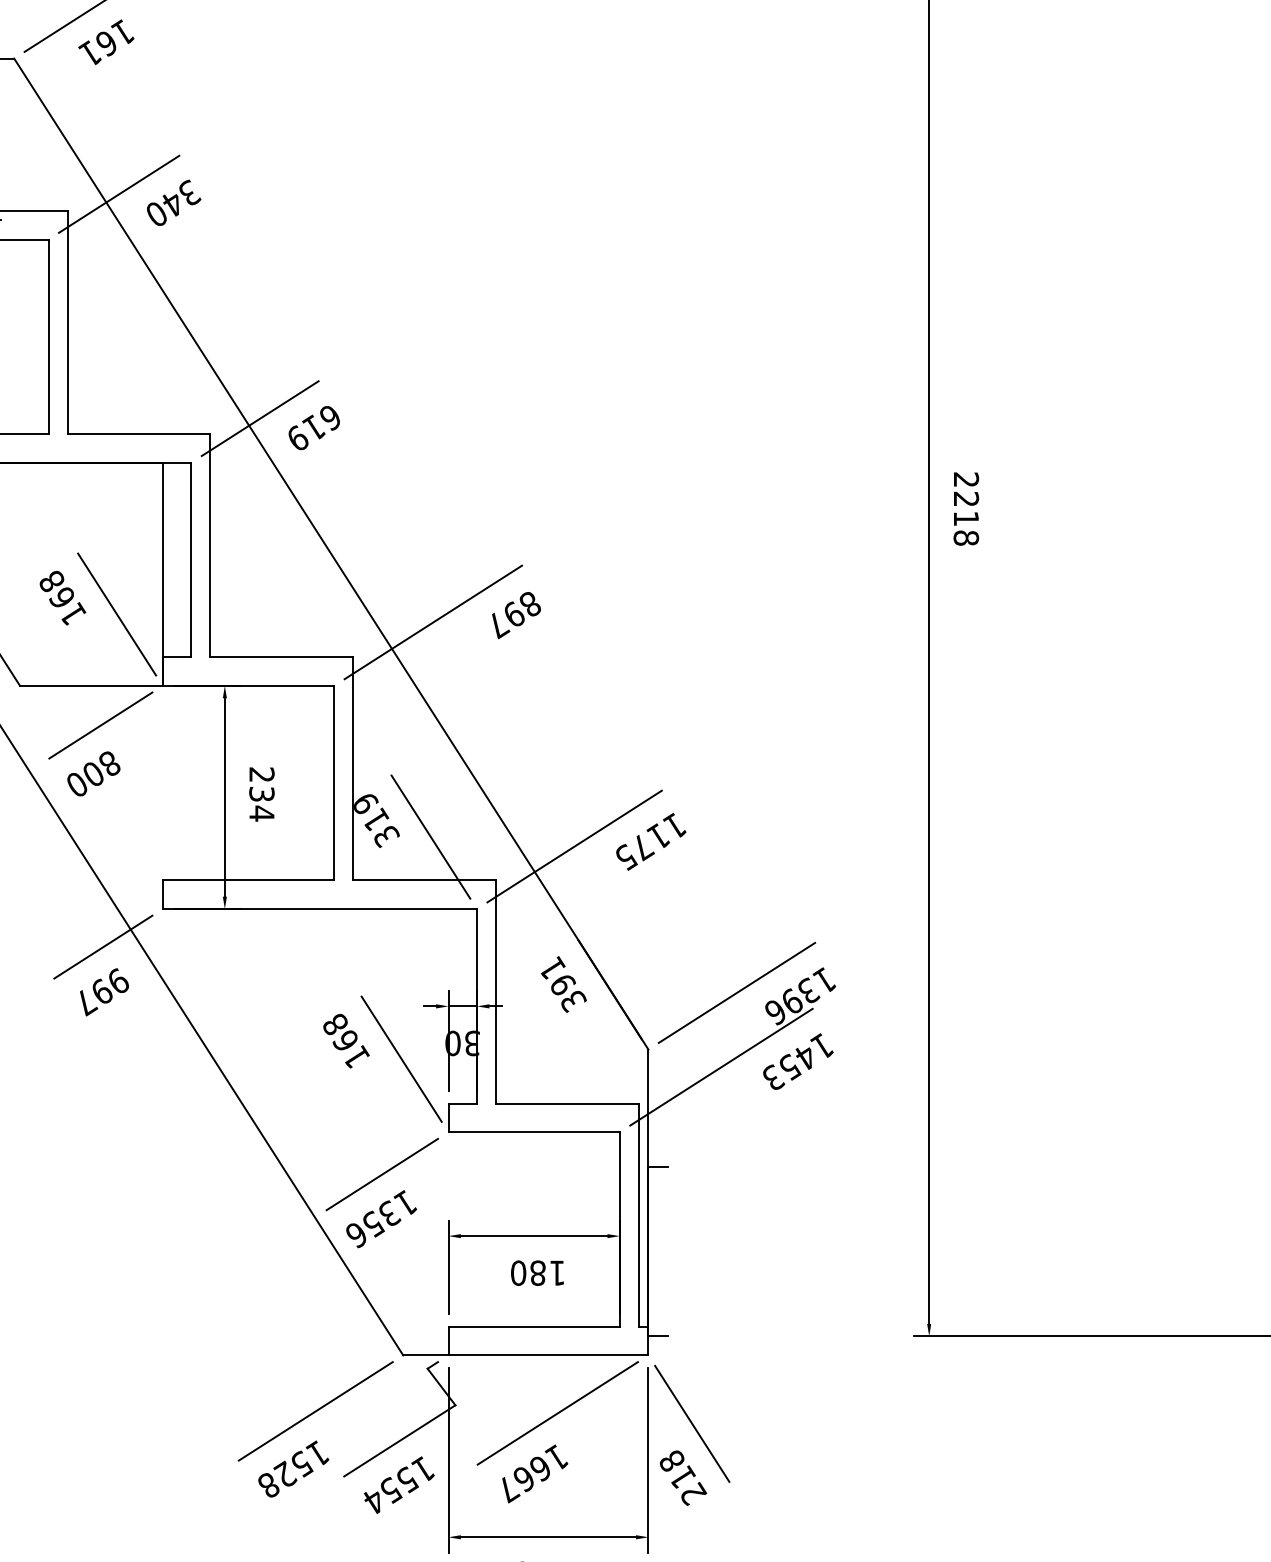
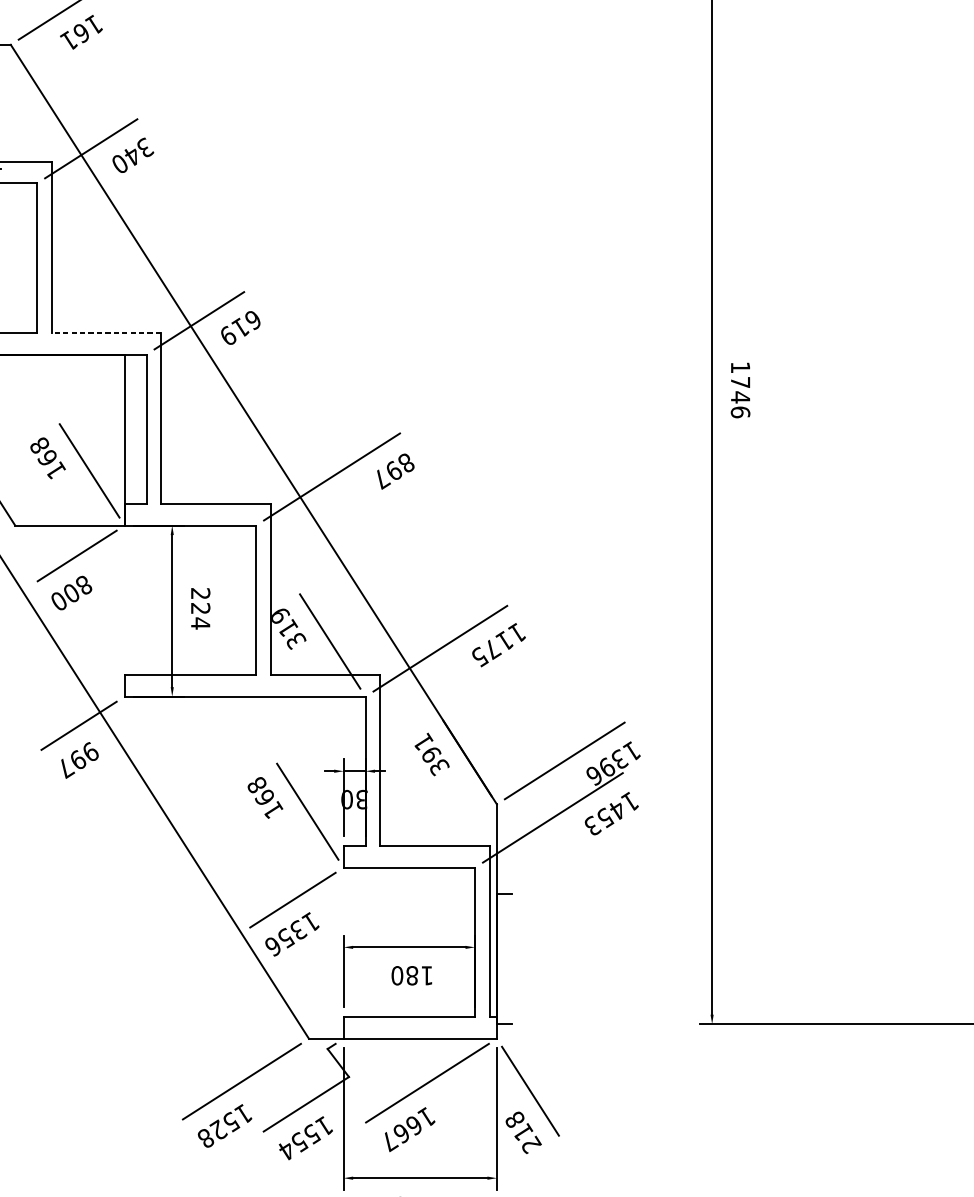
line: (138, 434) -> (106, 332), solid -> dashed
text: (966, 508) -> (740, 389), 2218 -> 1746
text: (261, 793) -> (200, 608), 234 -> 224

